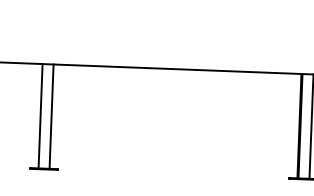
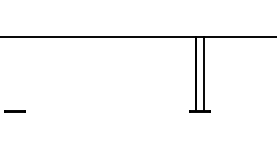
line: (41, 116) -> (11, 74), removed
line: (51, 116) -> (18, 74), removed

